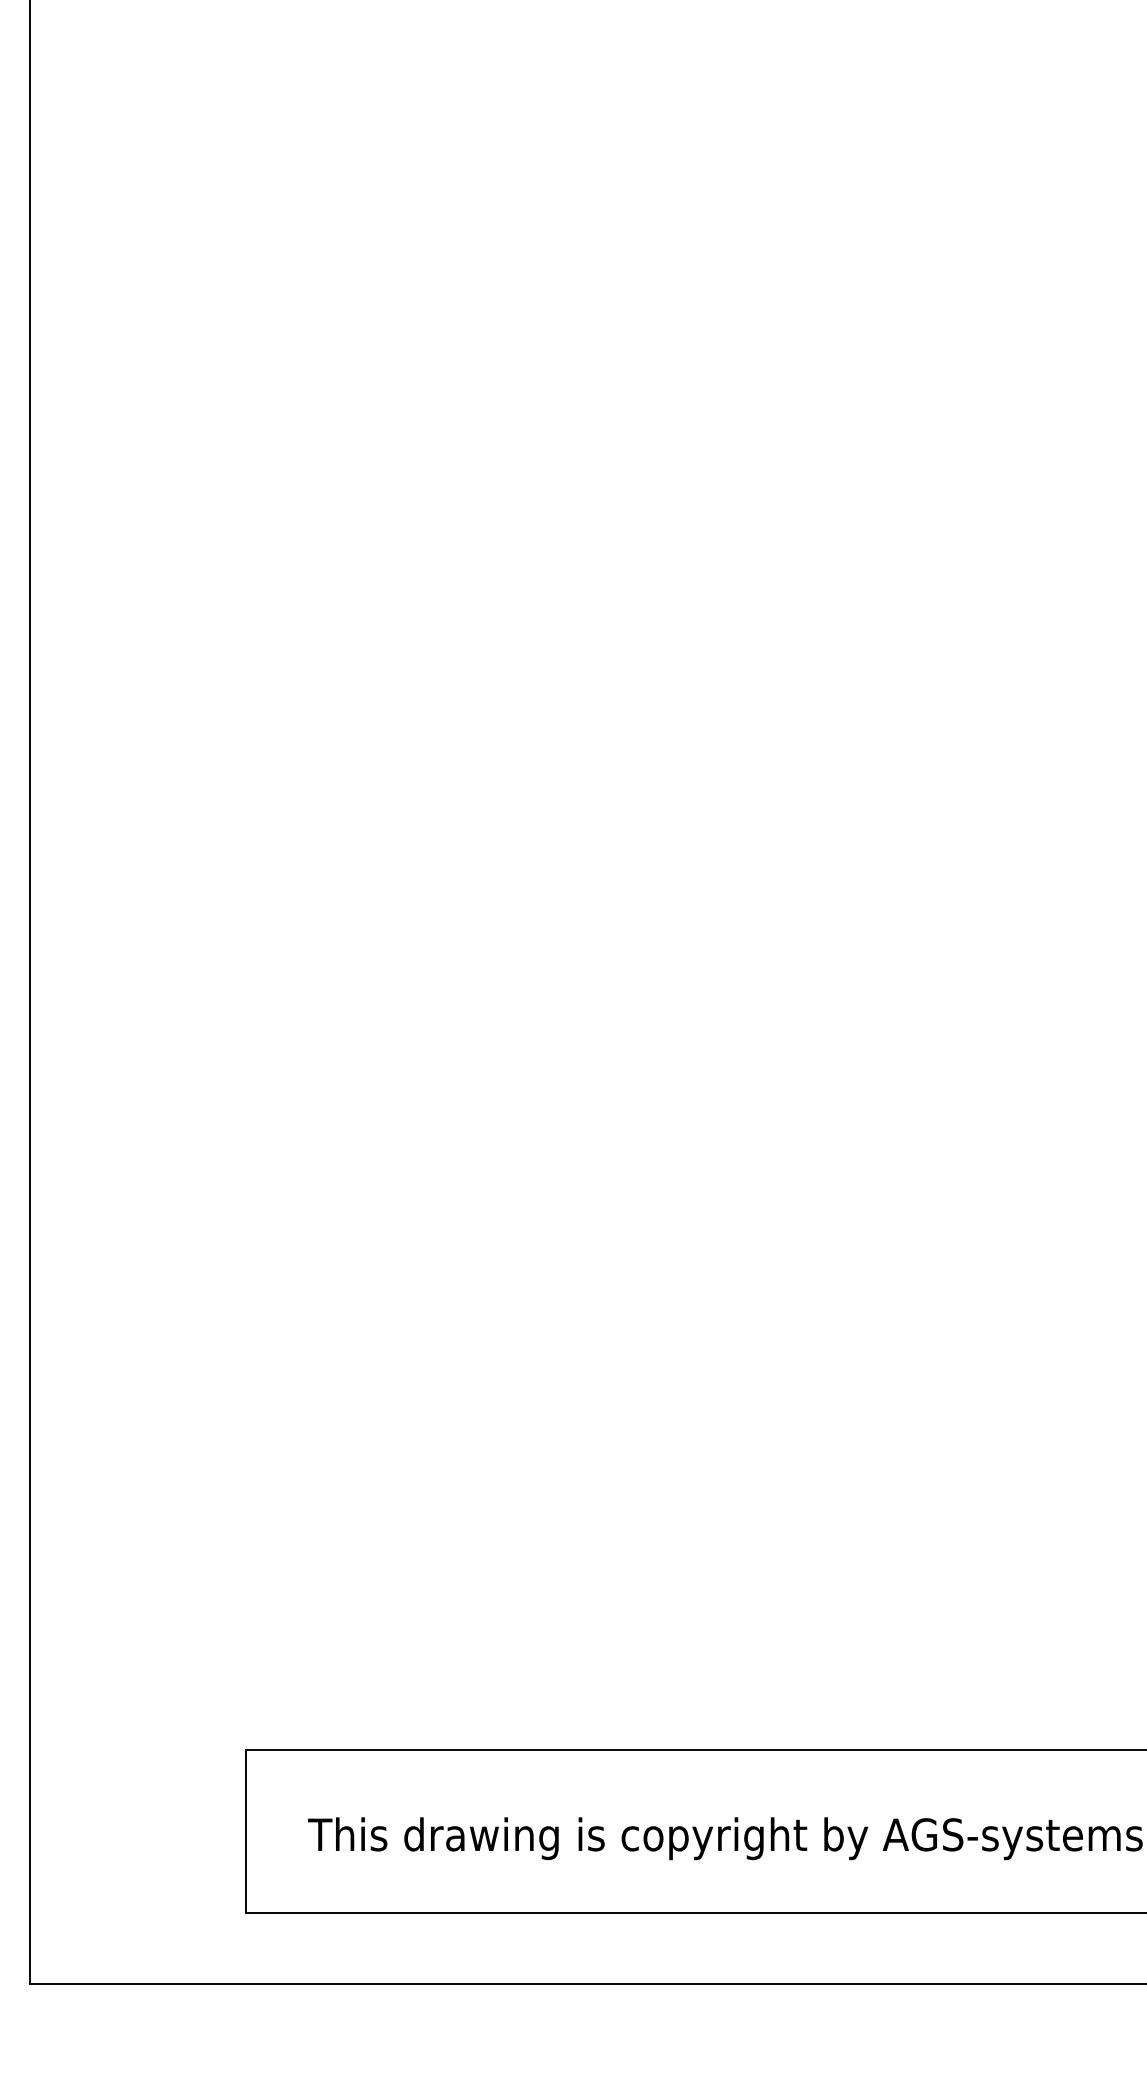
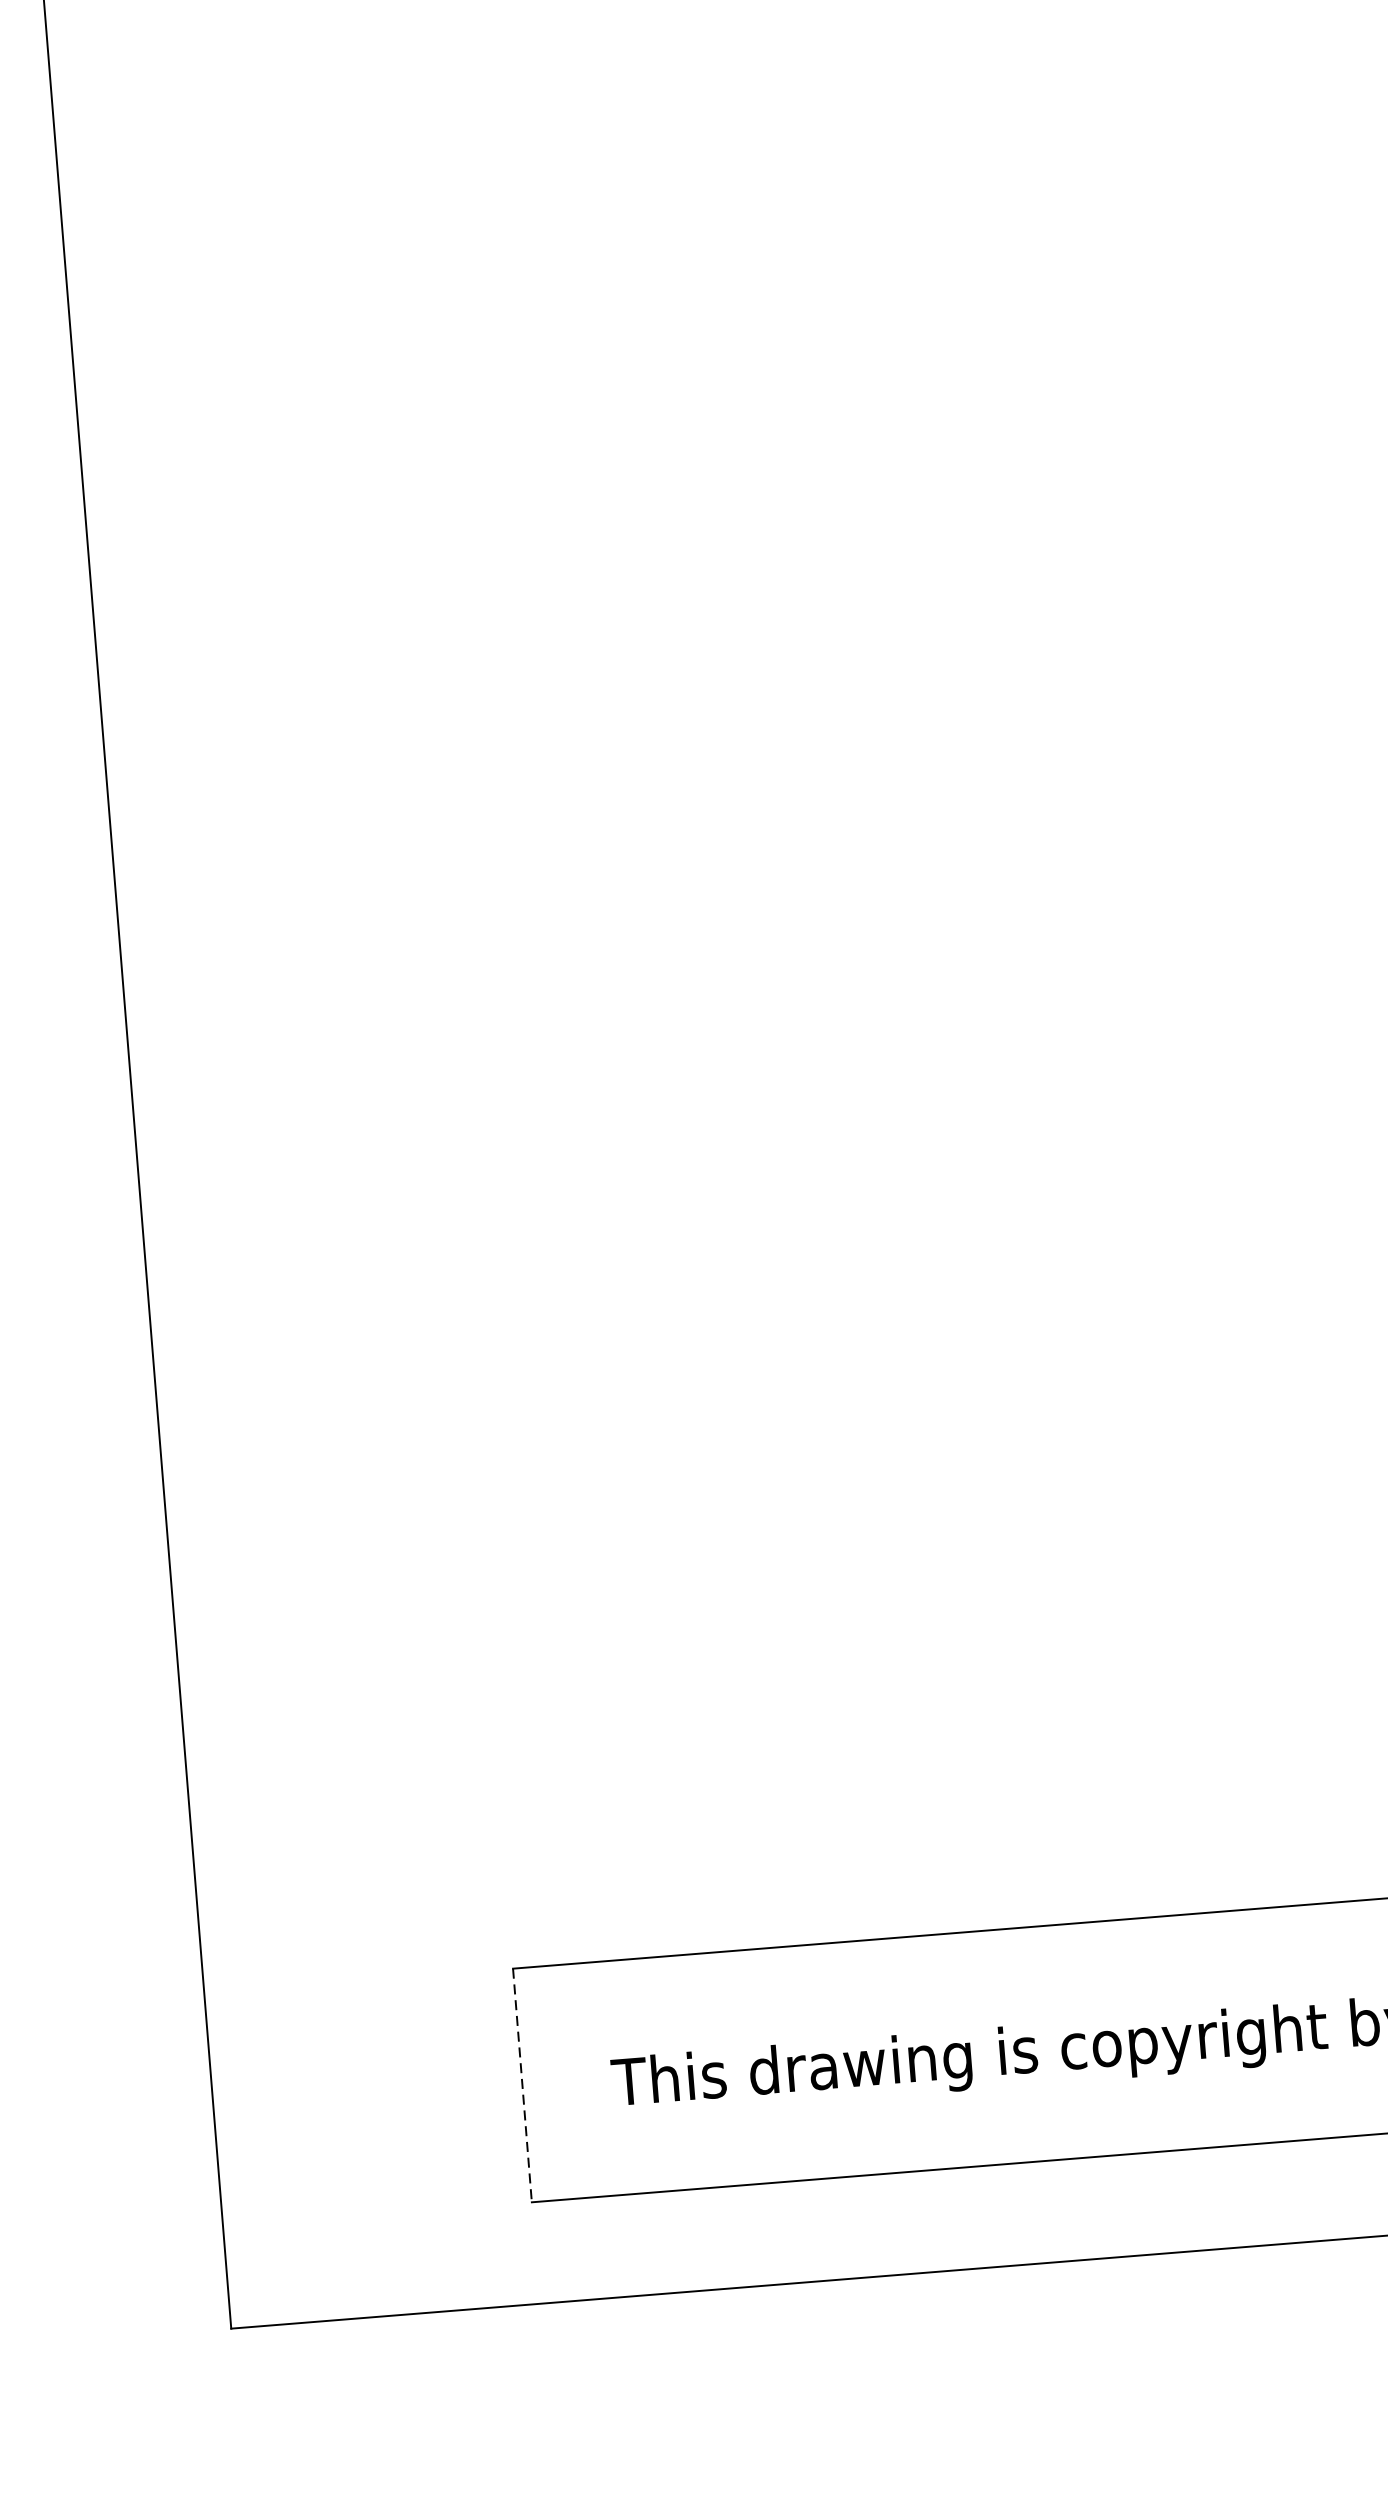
line: (245, 1831) -> (522, 2085), solid -> dashed

